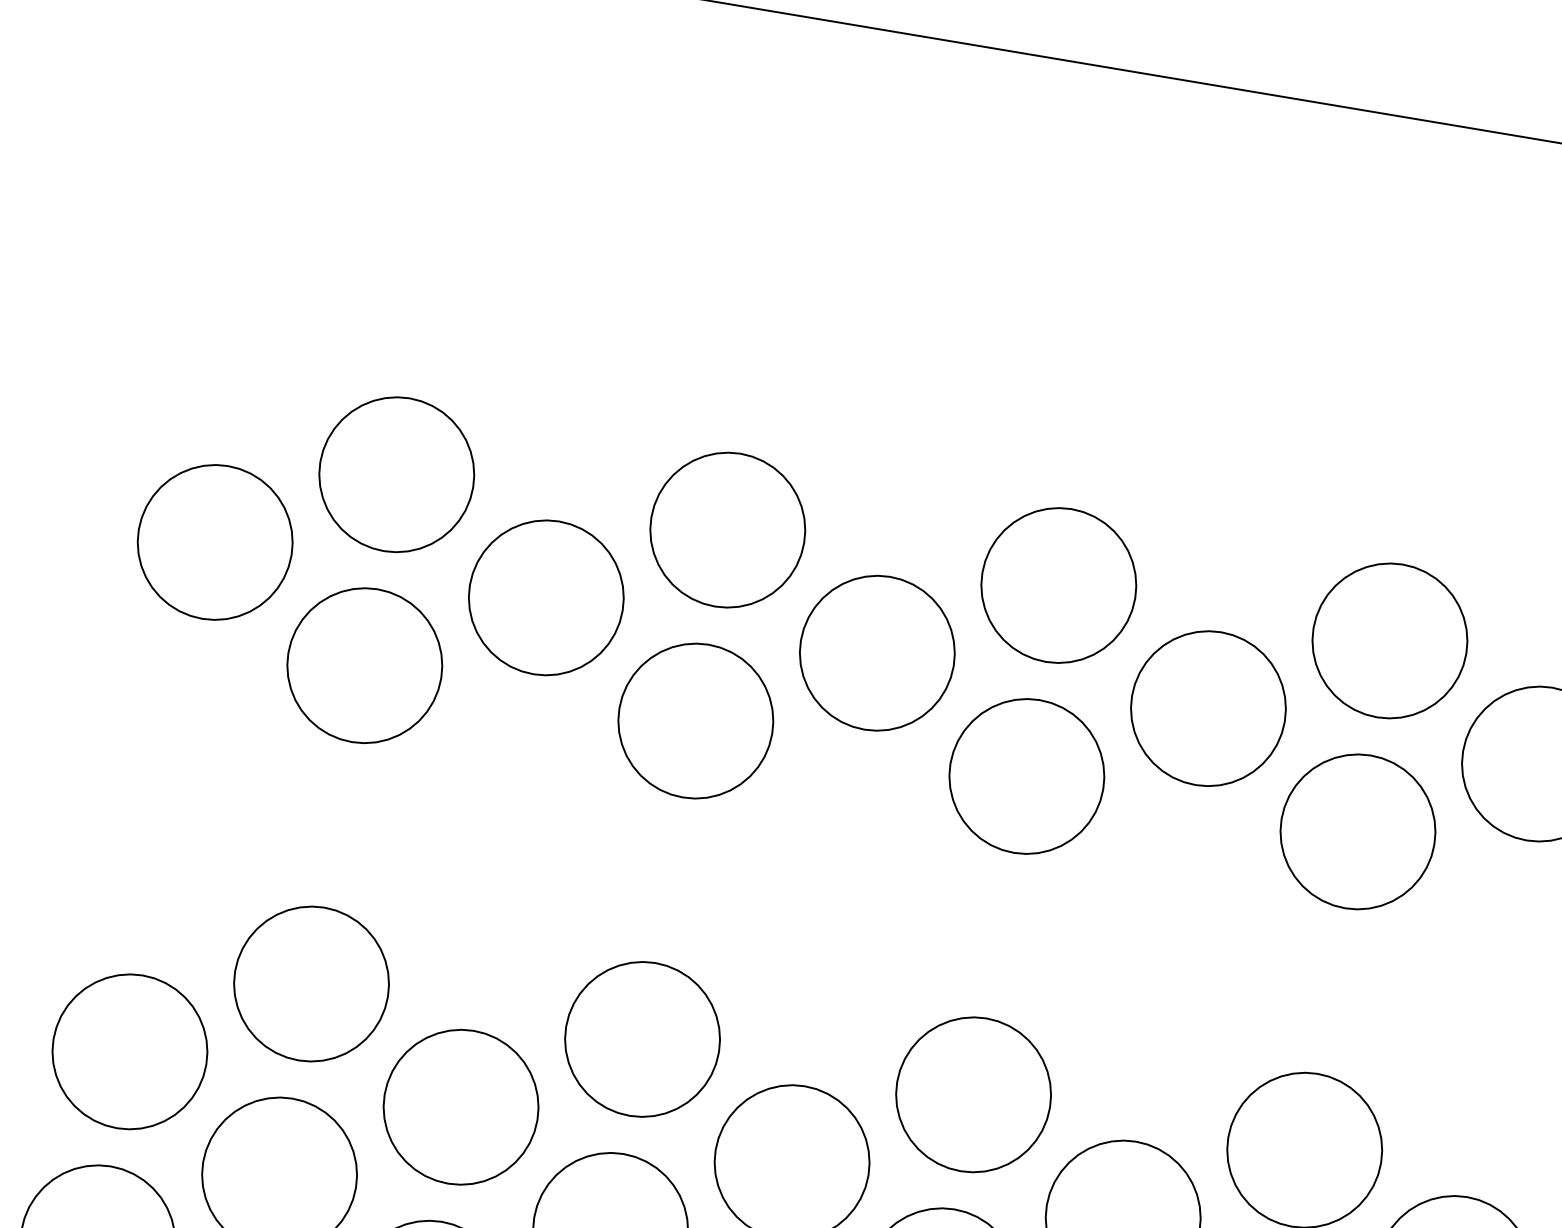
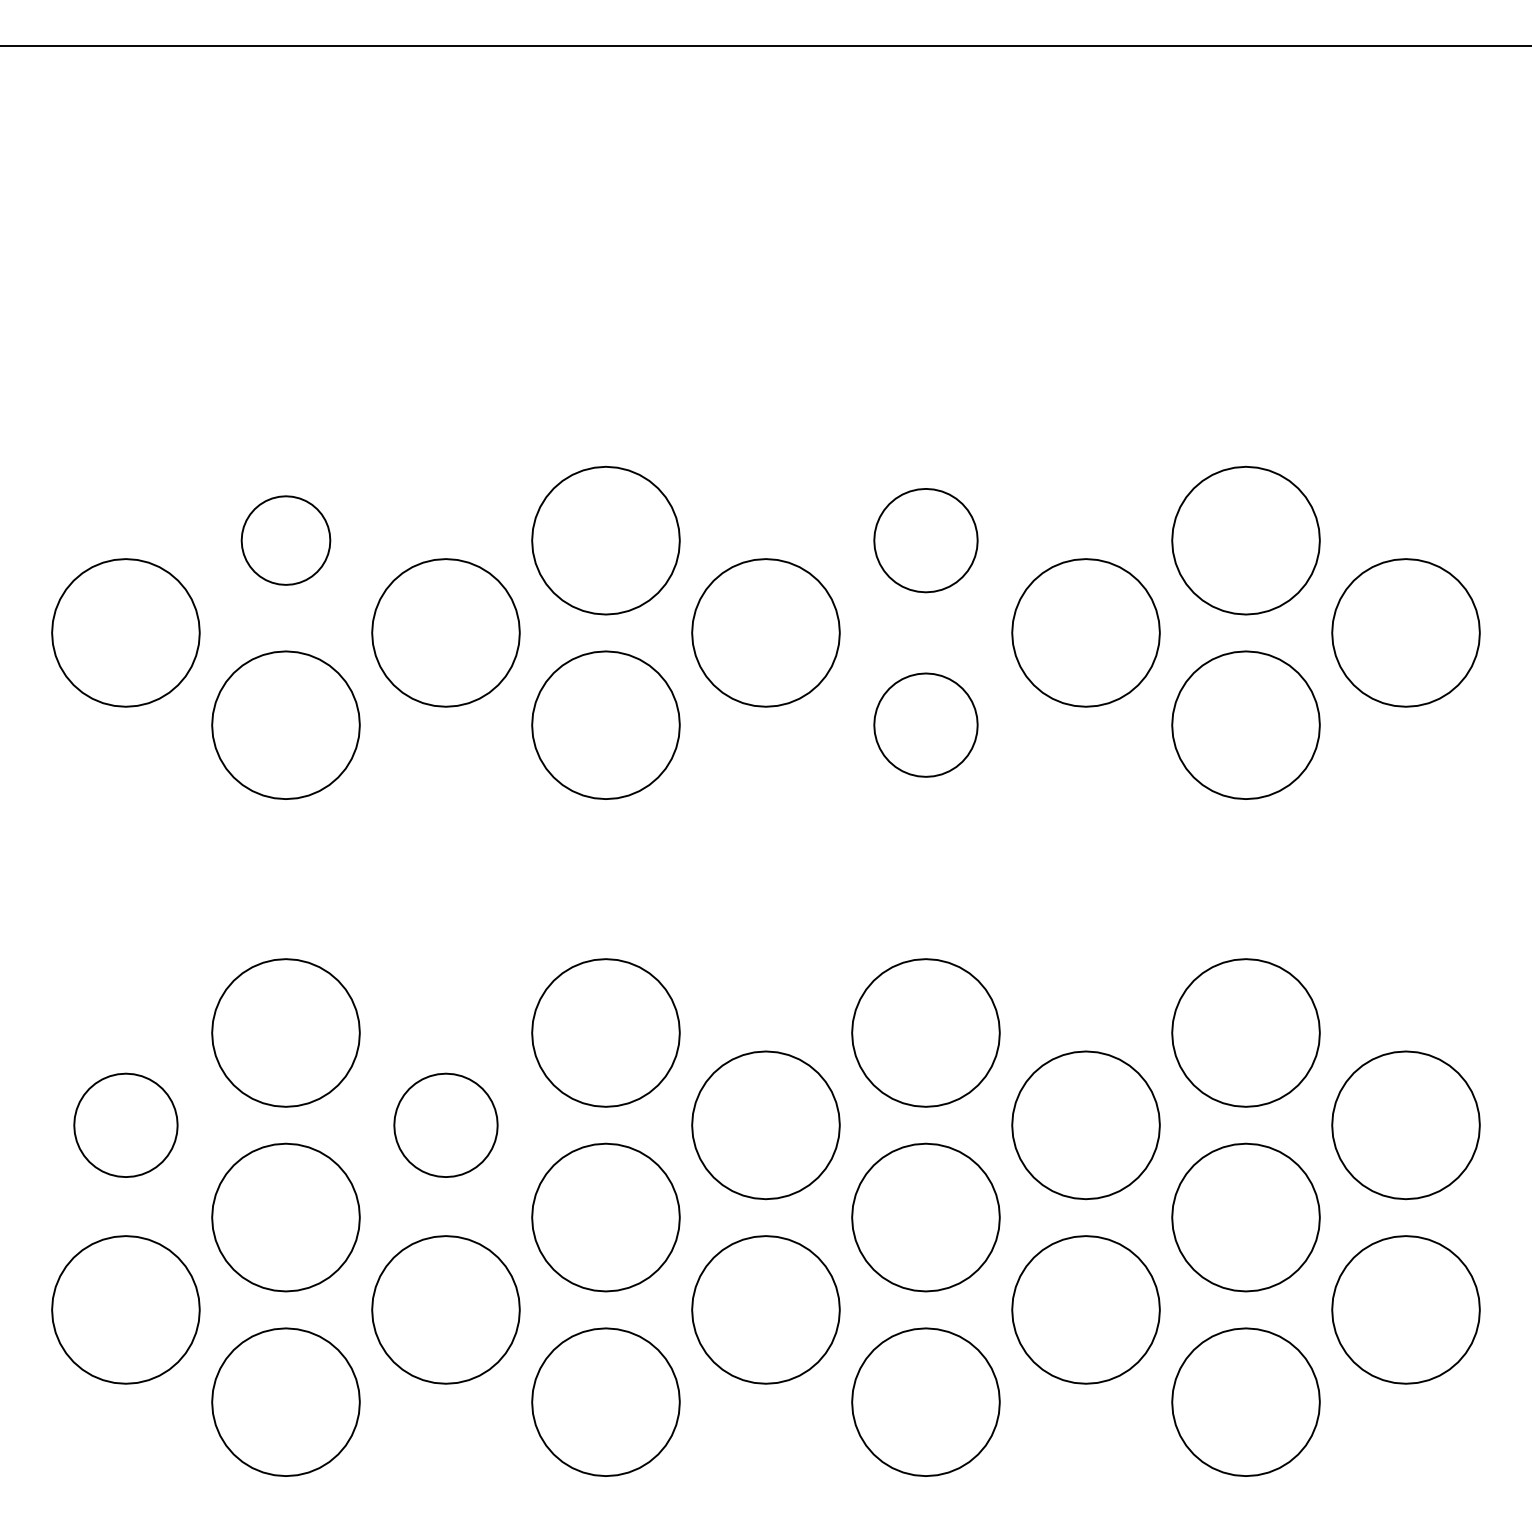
part: (396, 474) -> (285, 540), size x0.6
part: (1058, 585) -> (925, 540), size x0.7
part: (1026, 775) -> (925, 724), size x0.7
part: (129, 1051) -> (125, 1125), size x0.7
part: (460, 1107) -> (445, 1125), size x0.7

